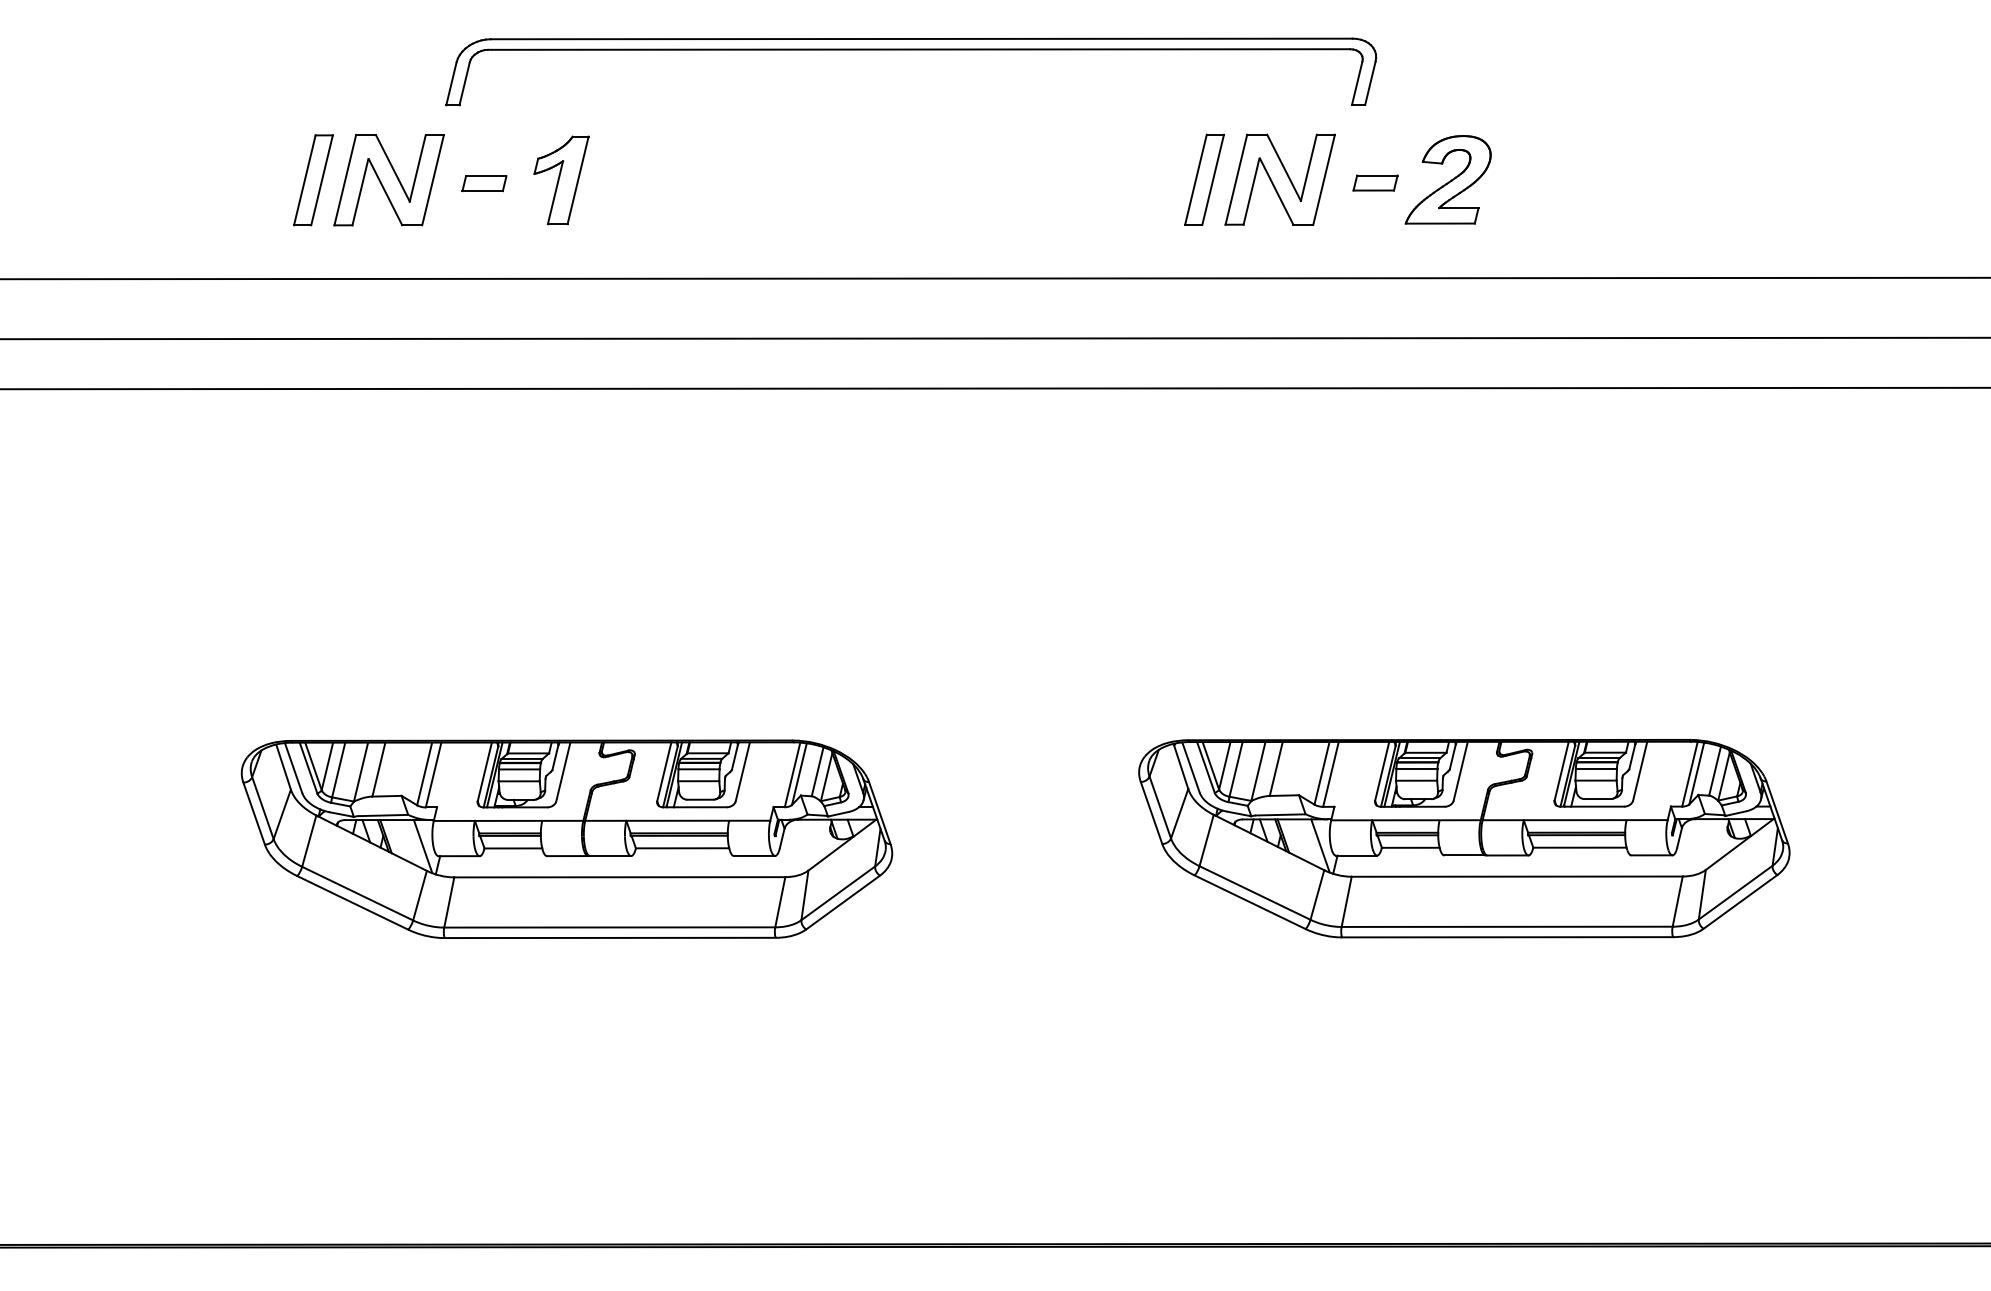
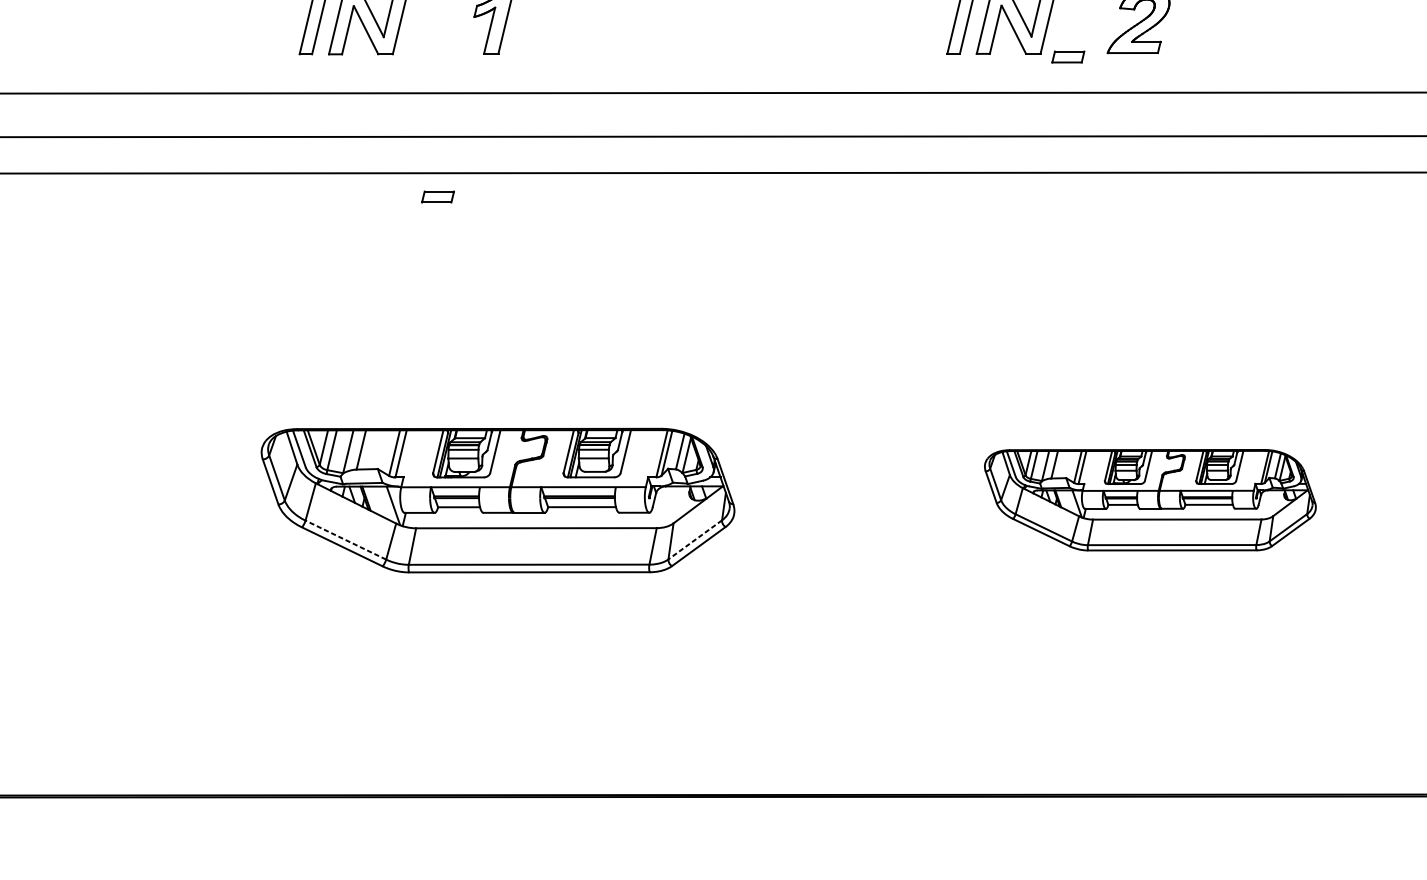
part: (1375, 182) -> (1068, 56), moved
part: (484, 183) -> (438, 196), moved
part: (1464, 838) -> (1150, 500), size x0.7
line: (357, 893) -> (345, 540), solid -> dashed
line: (838, 893) -> (695, 540), solid -> dashed

